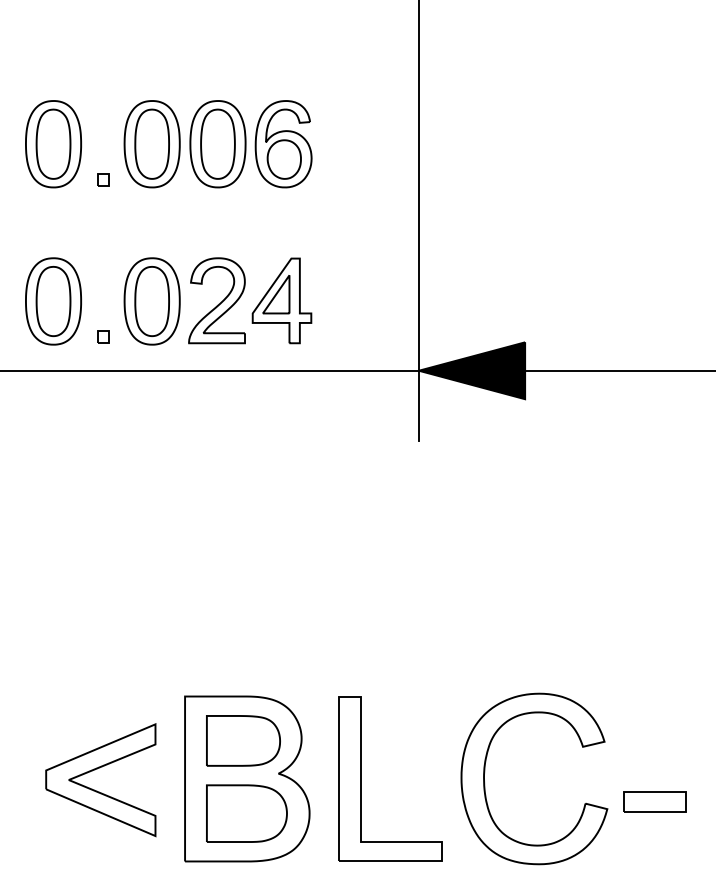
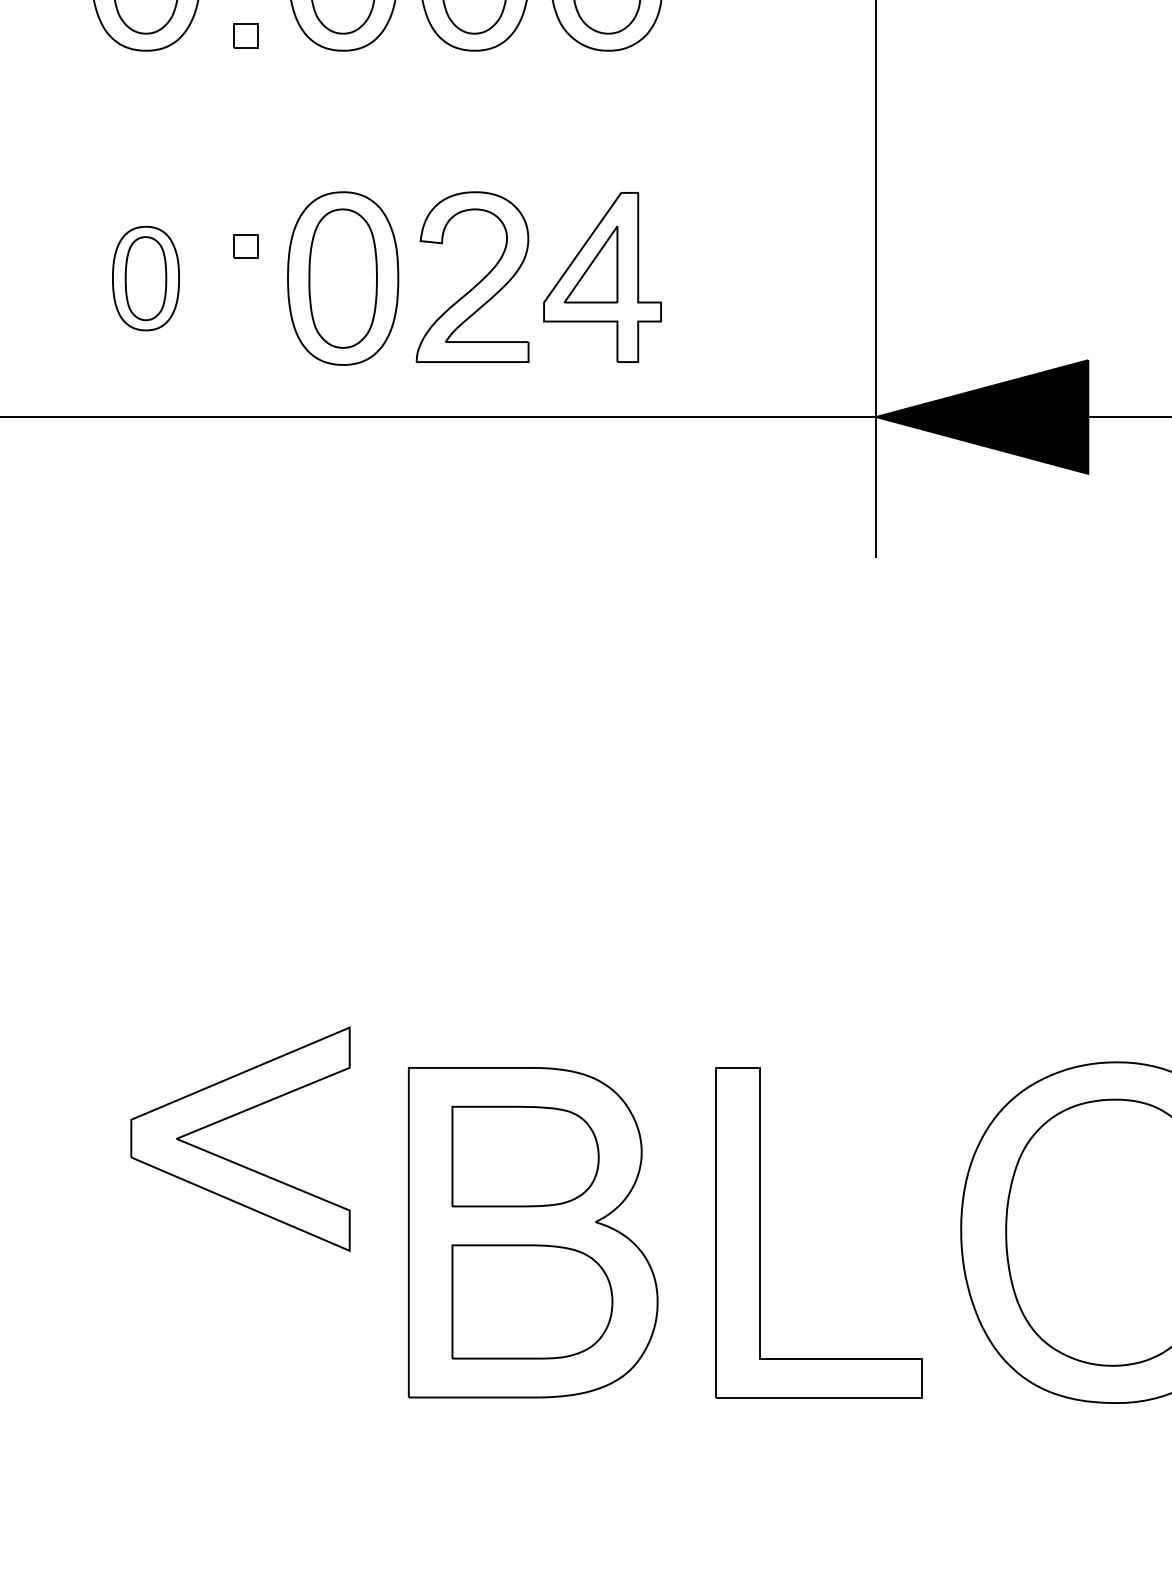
part: (53, 301) -> (145, 278), size x0.6
part: (103, 336) -> (245, 244), moved
part: (97, 790) -> (233, 1159), moved

